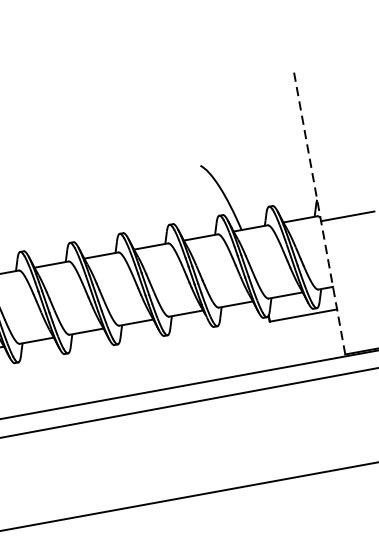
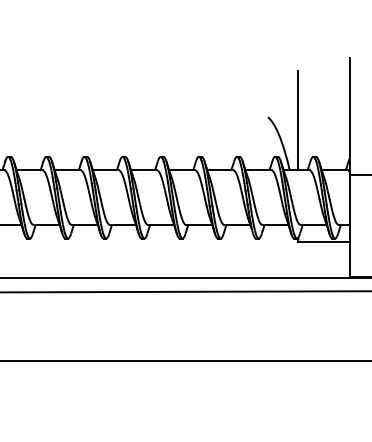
line: (241, 162) -> (298, 120), added
line: (318, 210) -> (349, 166), dashed -> solid

